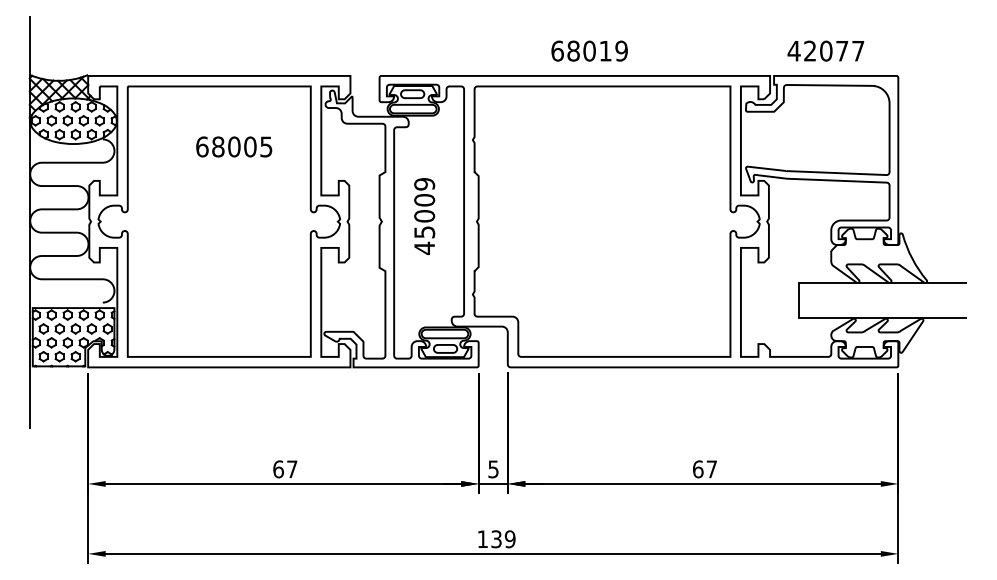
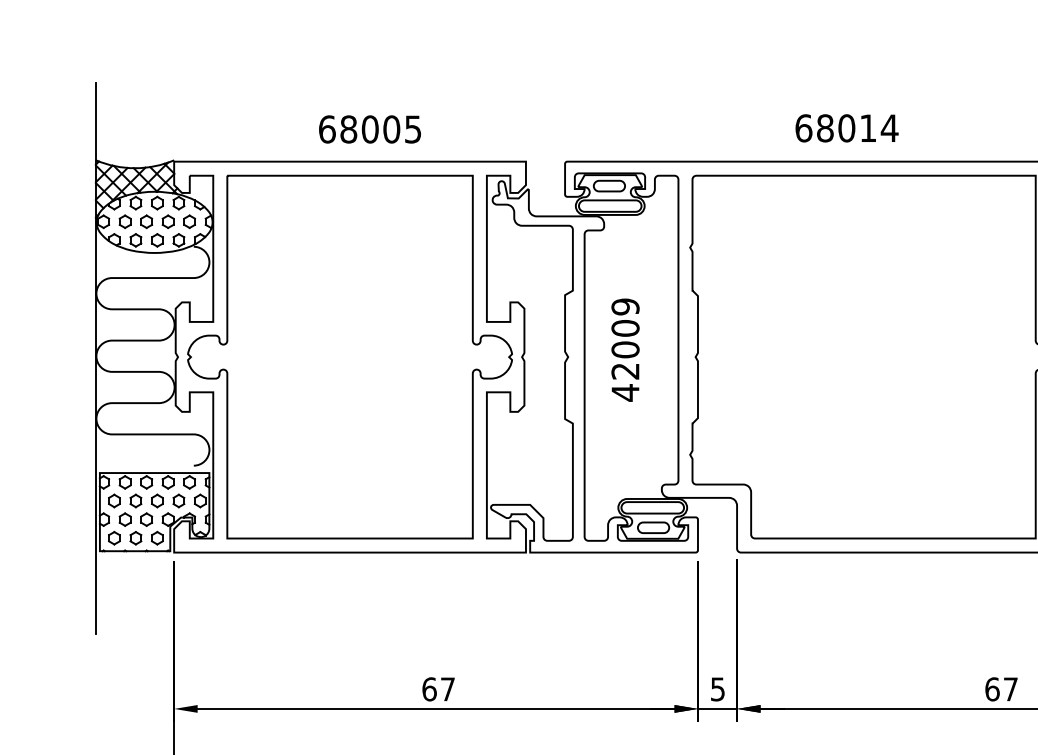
text: (621, 50) -> (889, 127), 68019 -> 68014
text: (234, 146) -> (370, 128), moved
text: (424, 232) -> (625, 371), 45009 -> 42009

